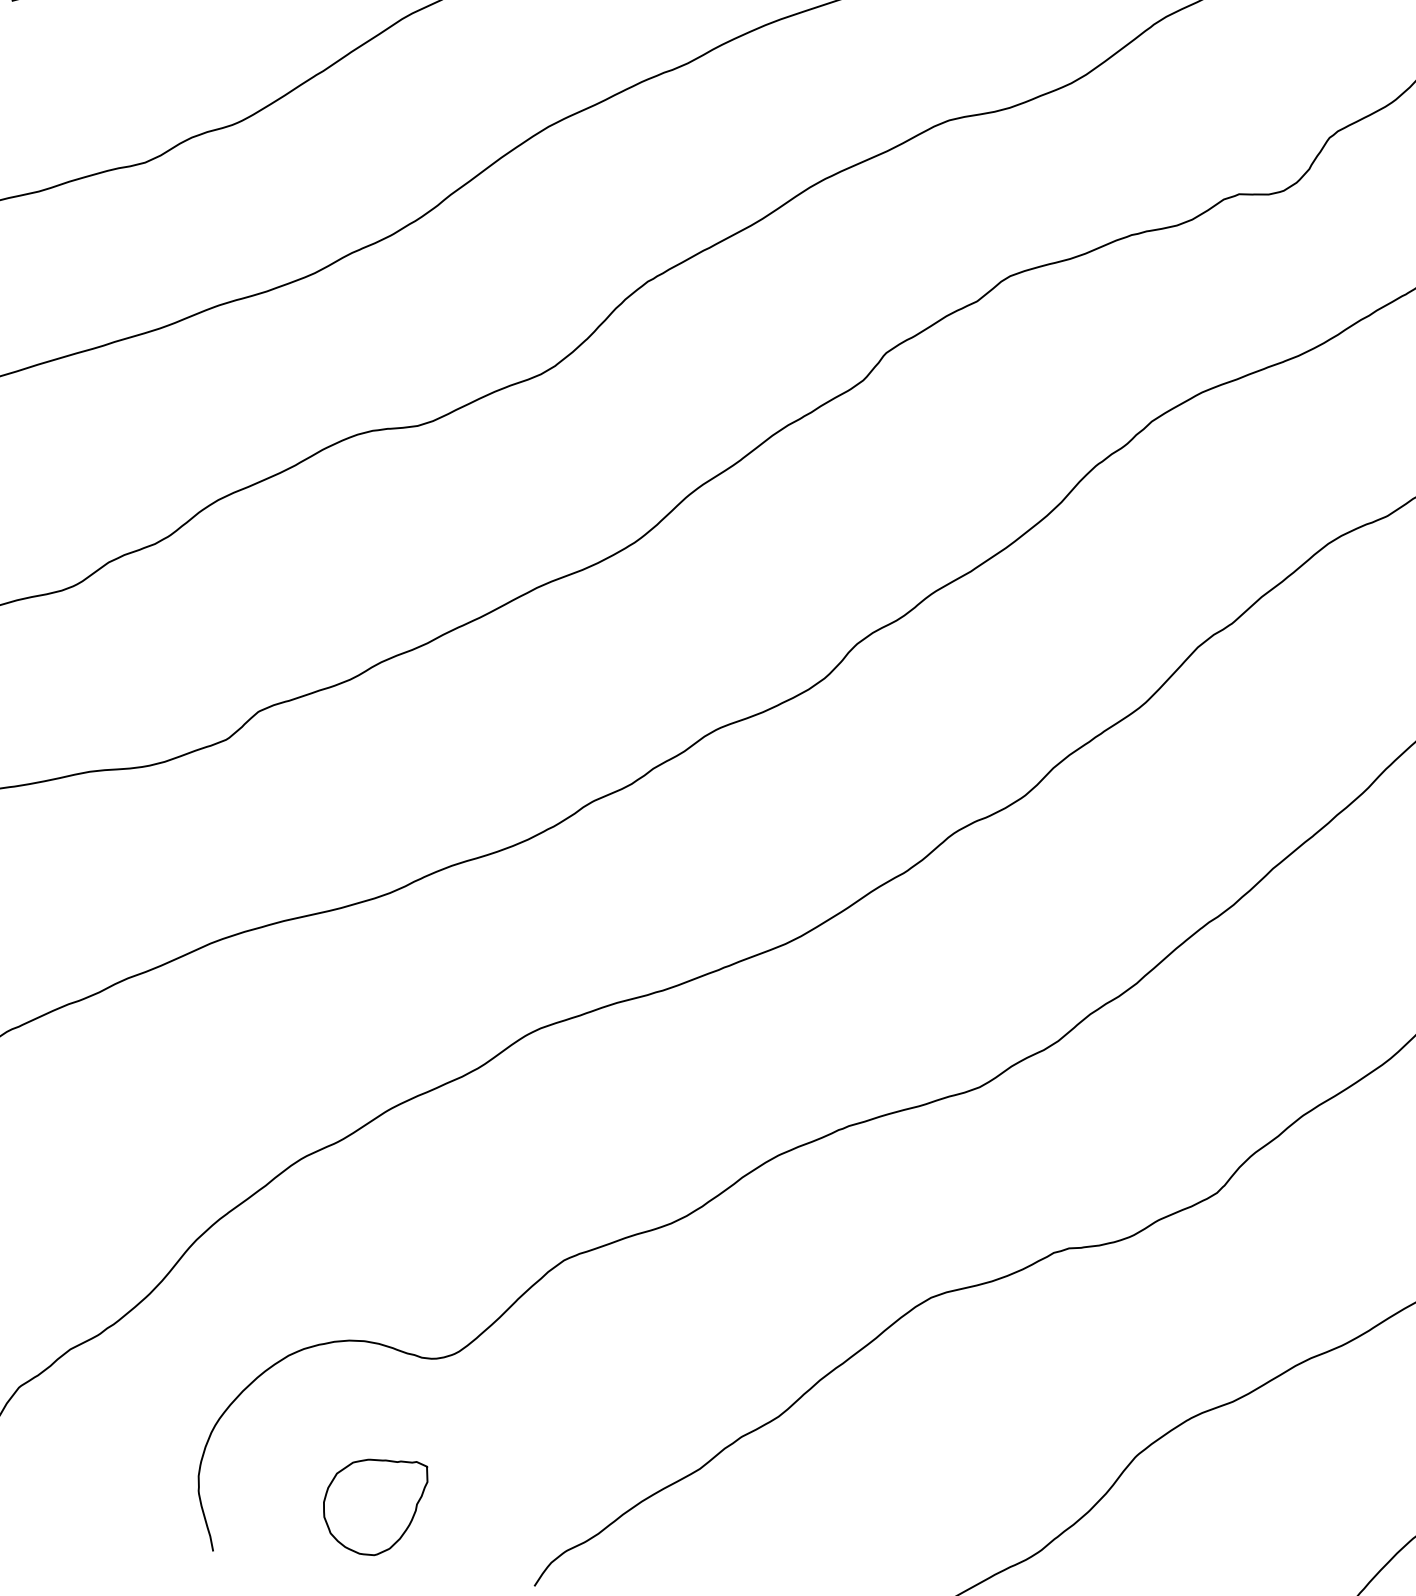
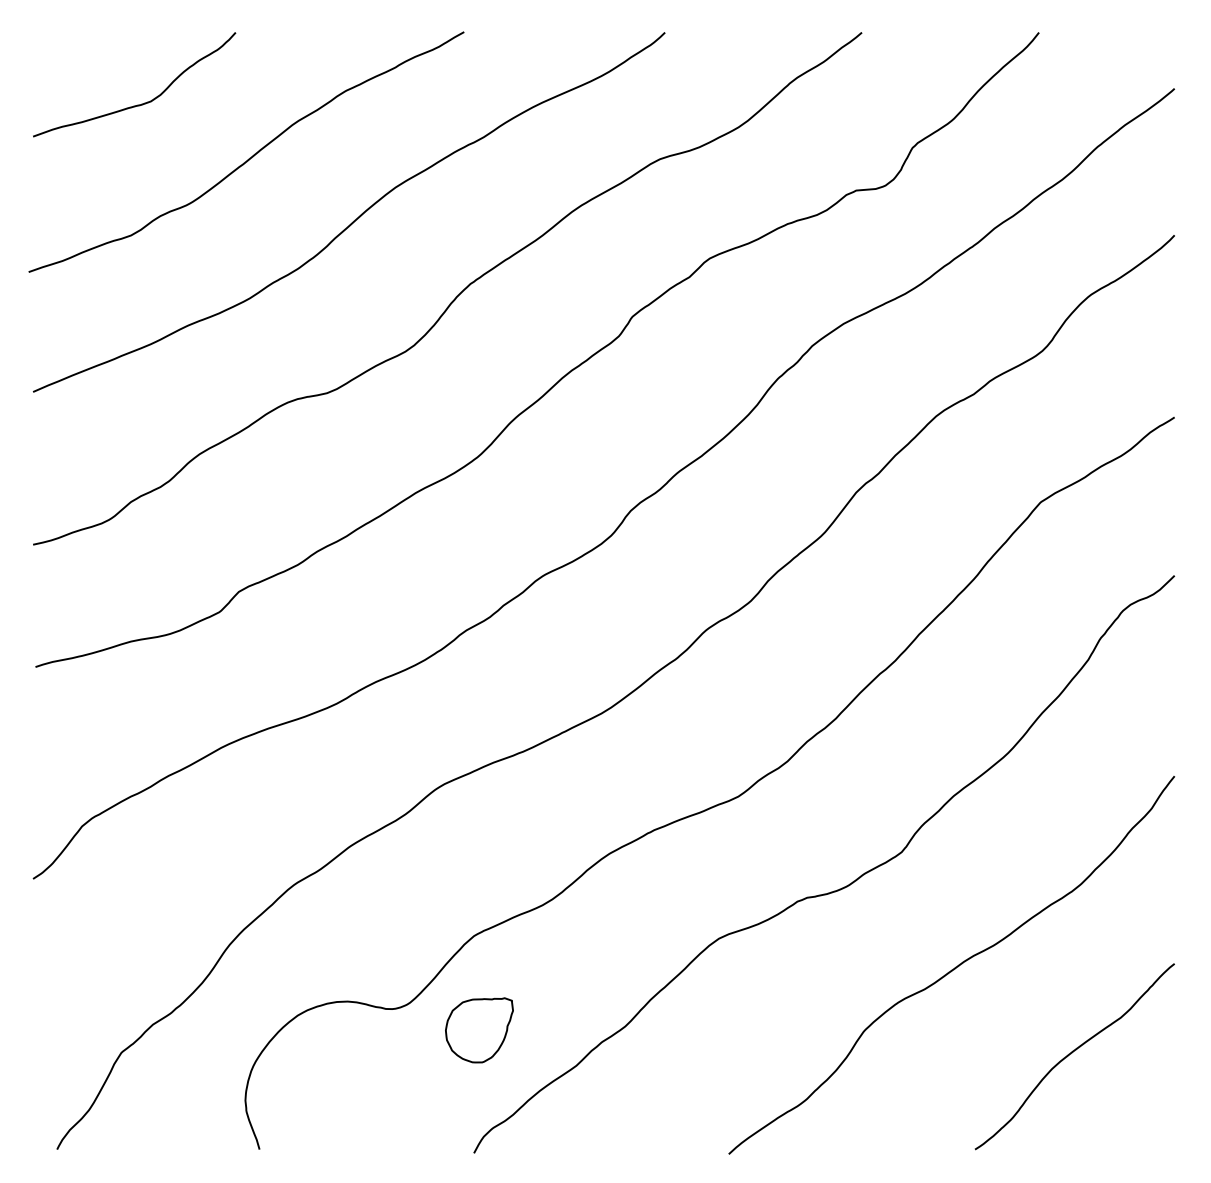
part: (374, 1506) -> (479, 1030), moved

